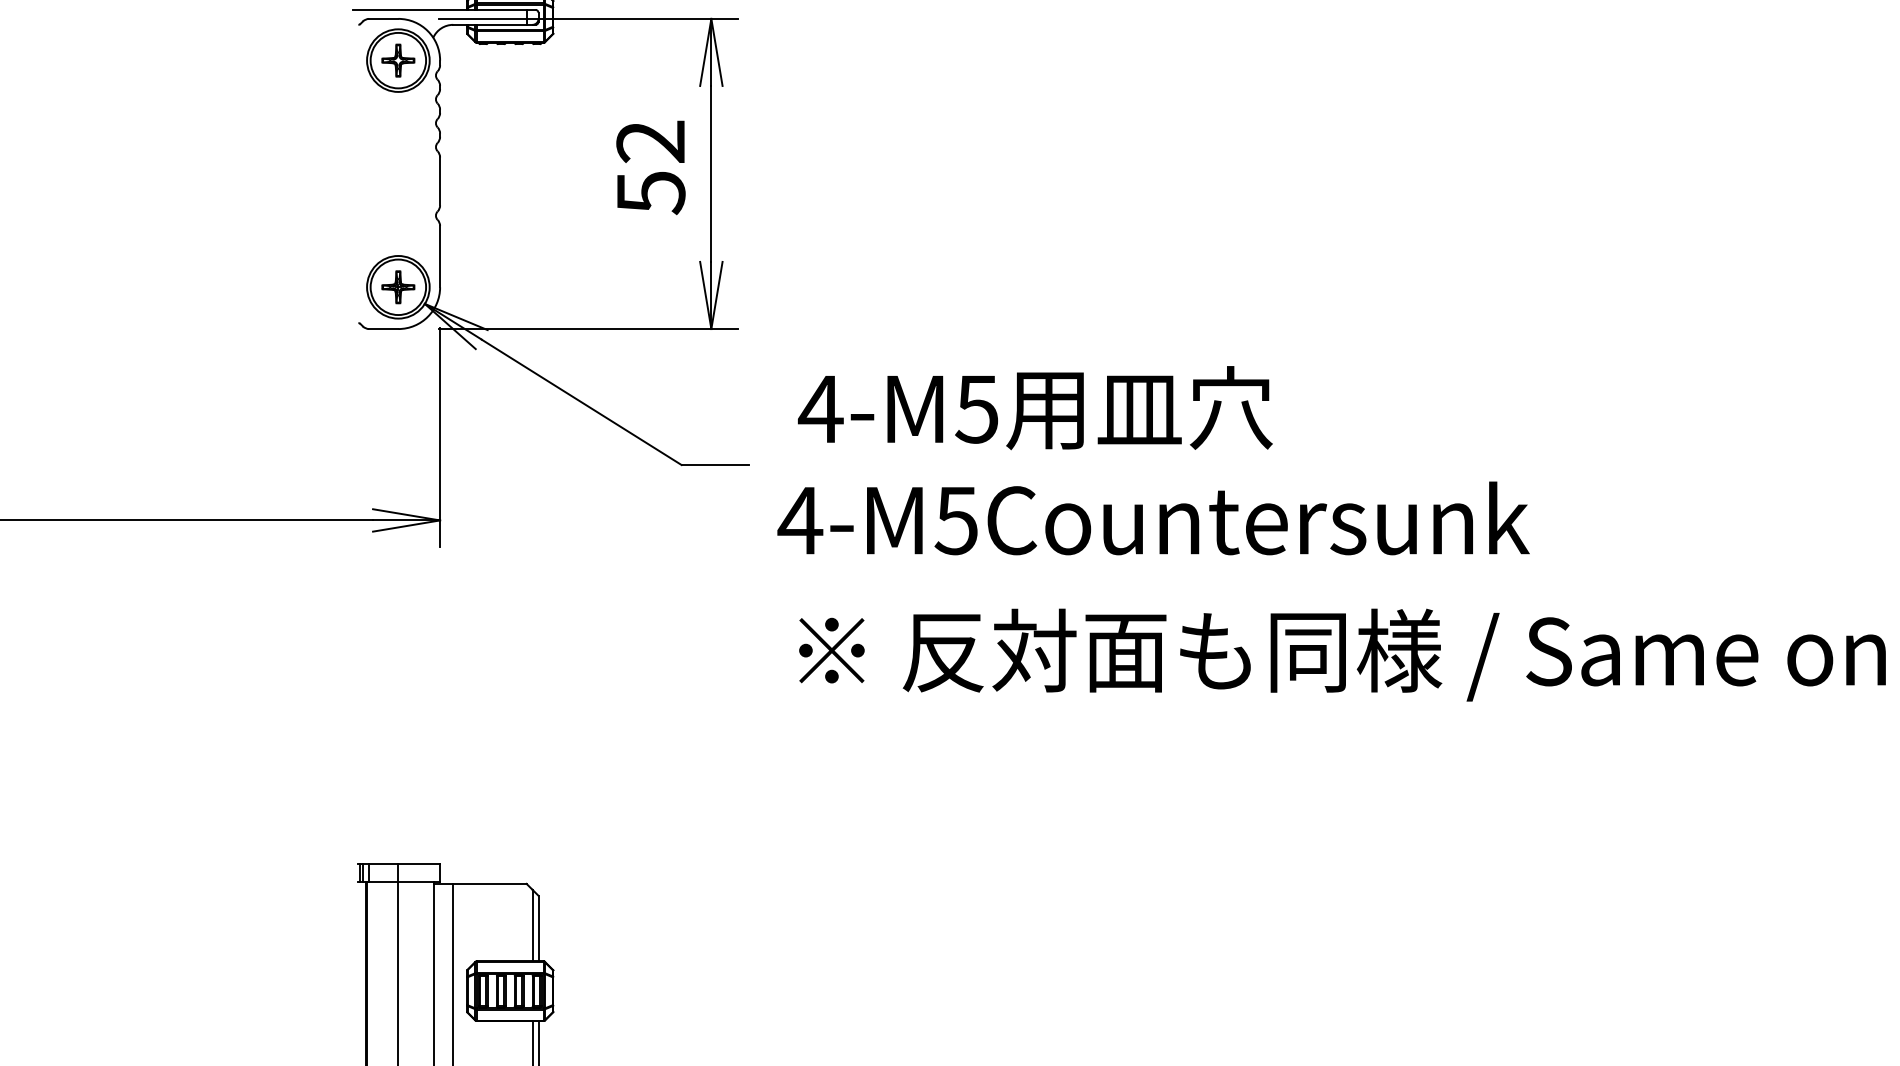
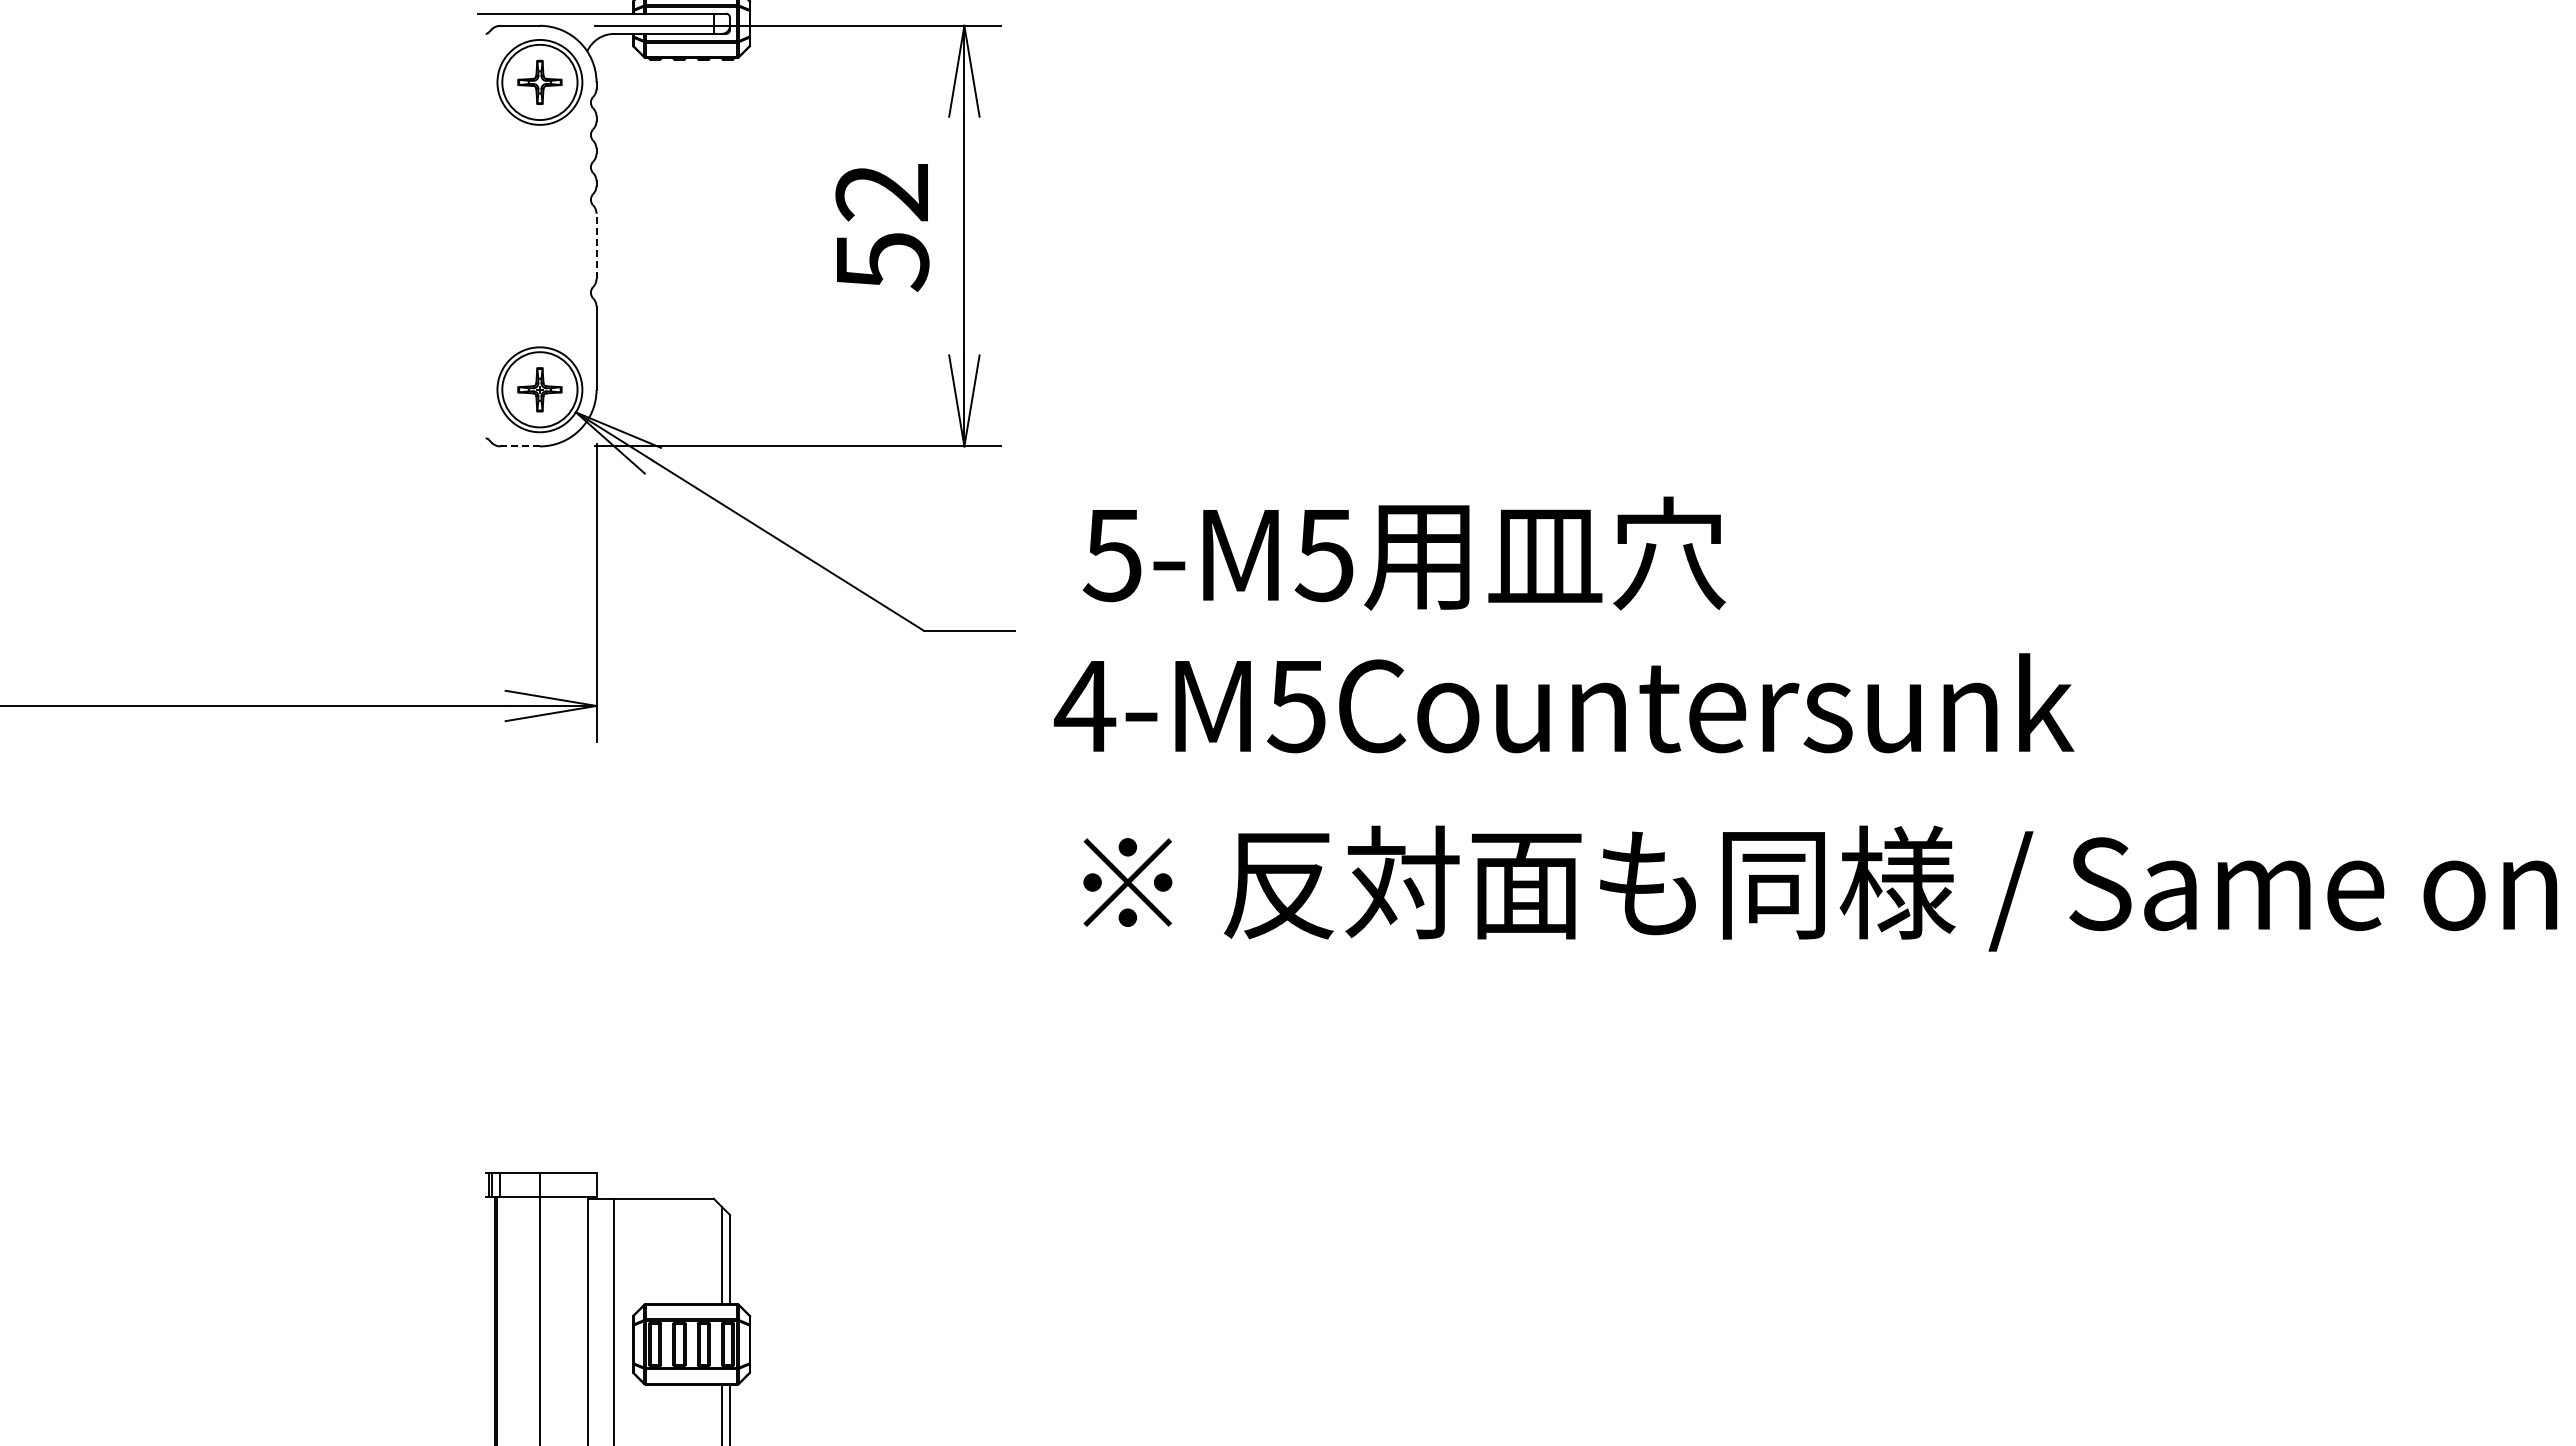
line: (440, 180) -> (596, 245), solid -> dashed
line: (384, 329) -> (520, 446), solid -> dashed
text: (820, 410) -> (1112, 556), 4-M5 -> 5-M5

